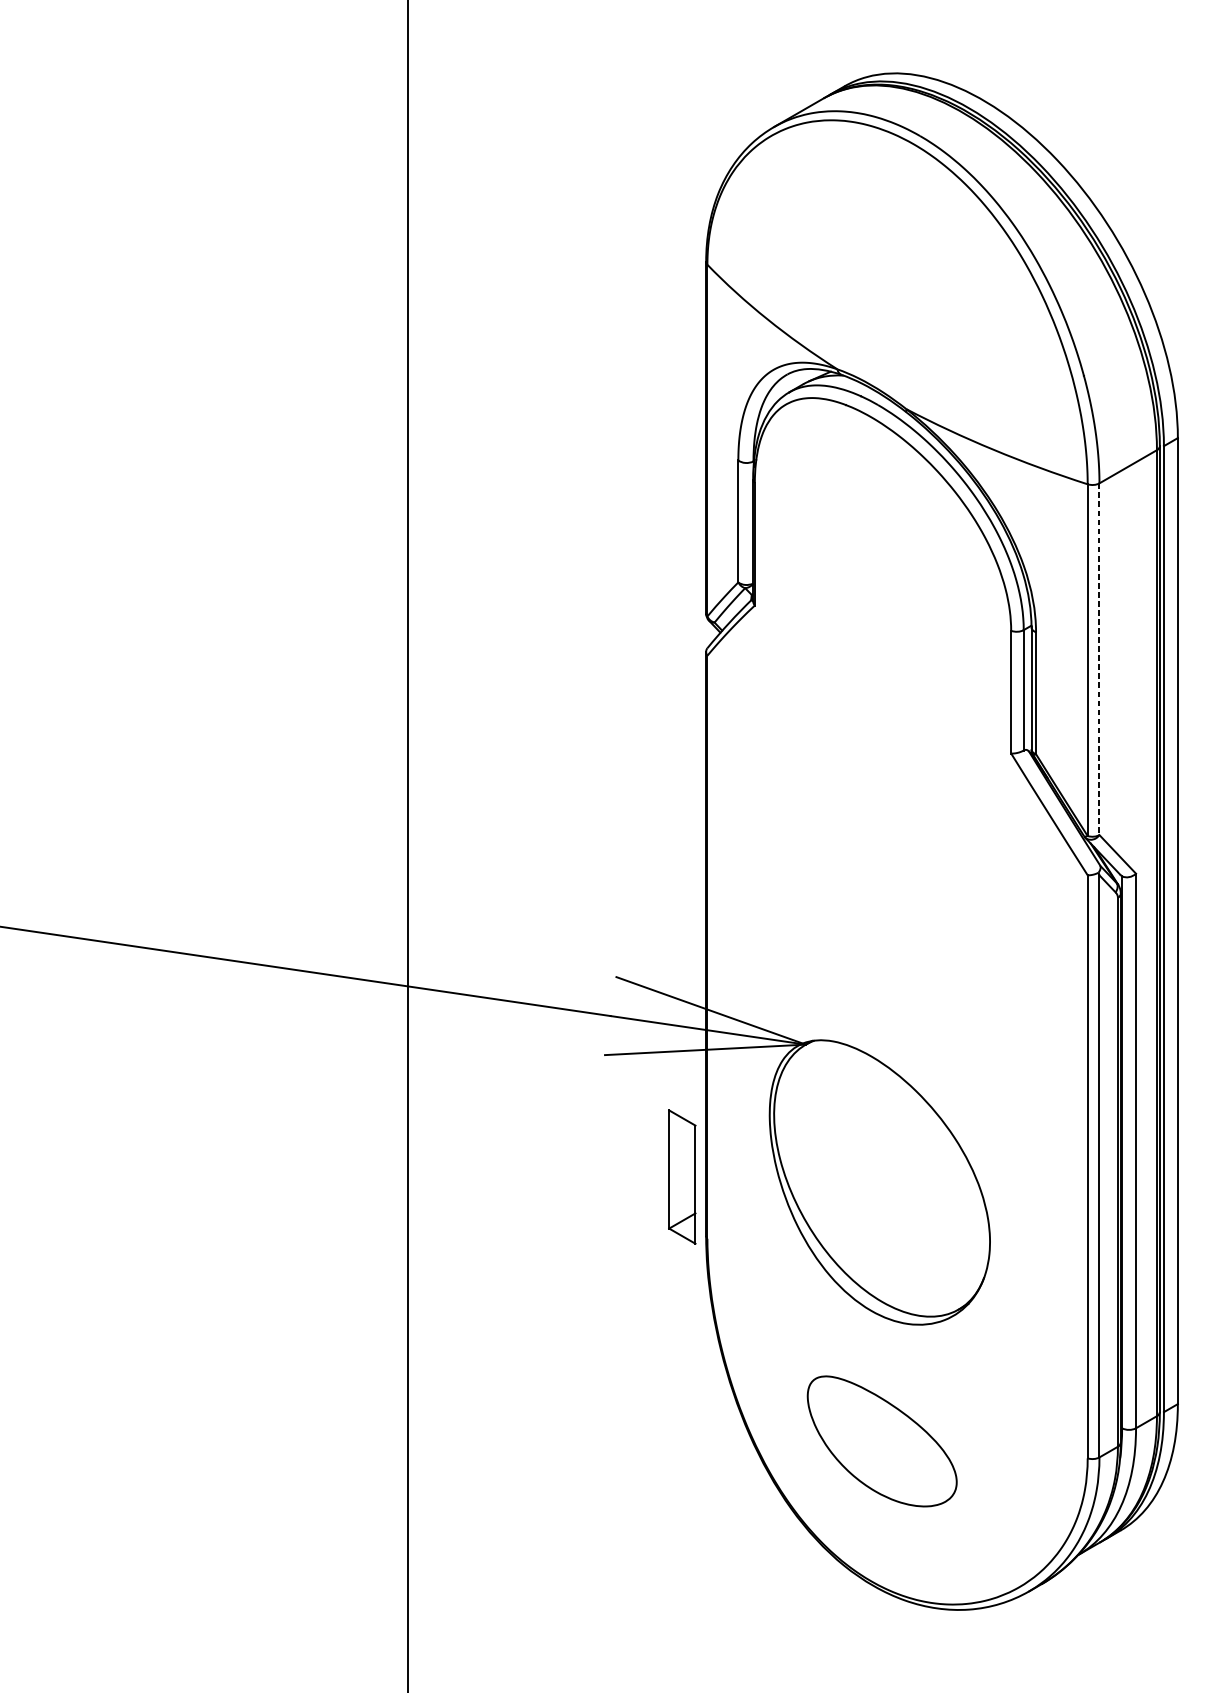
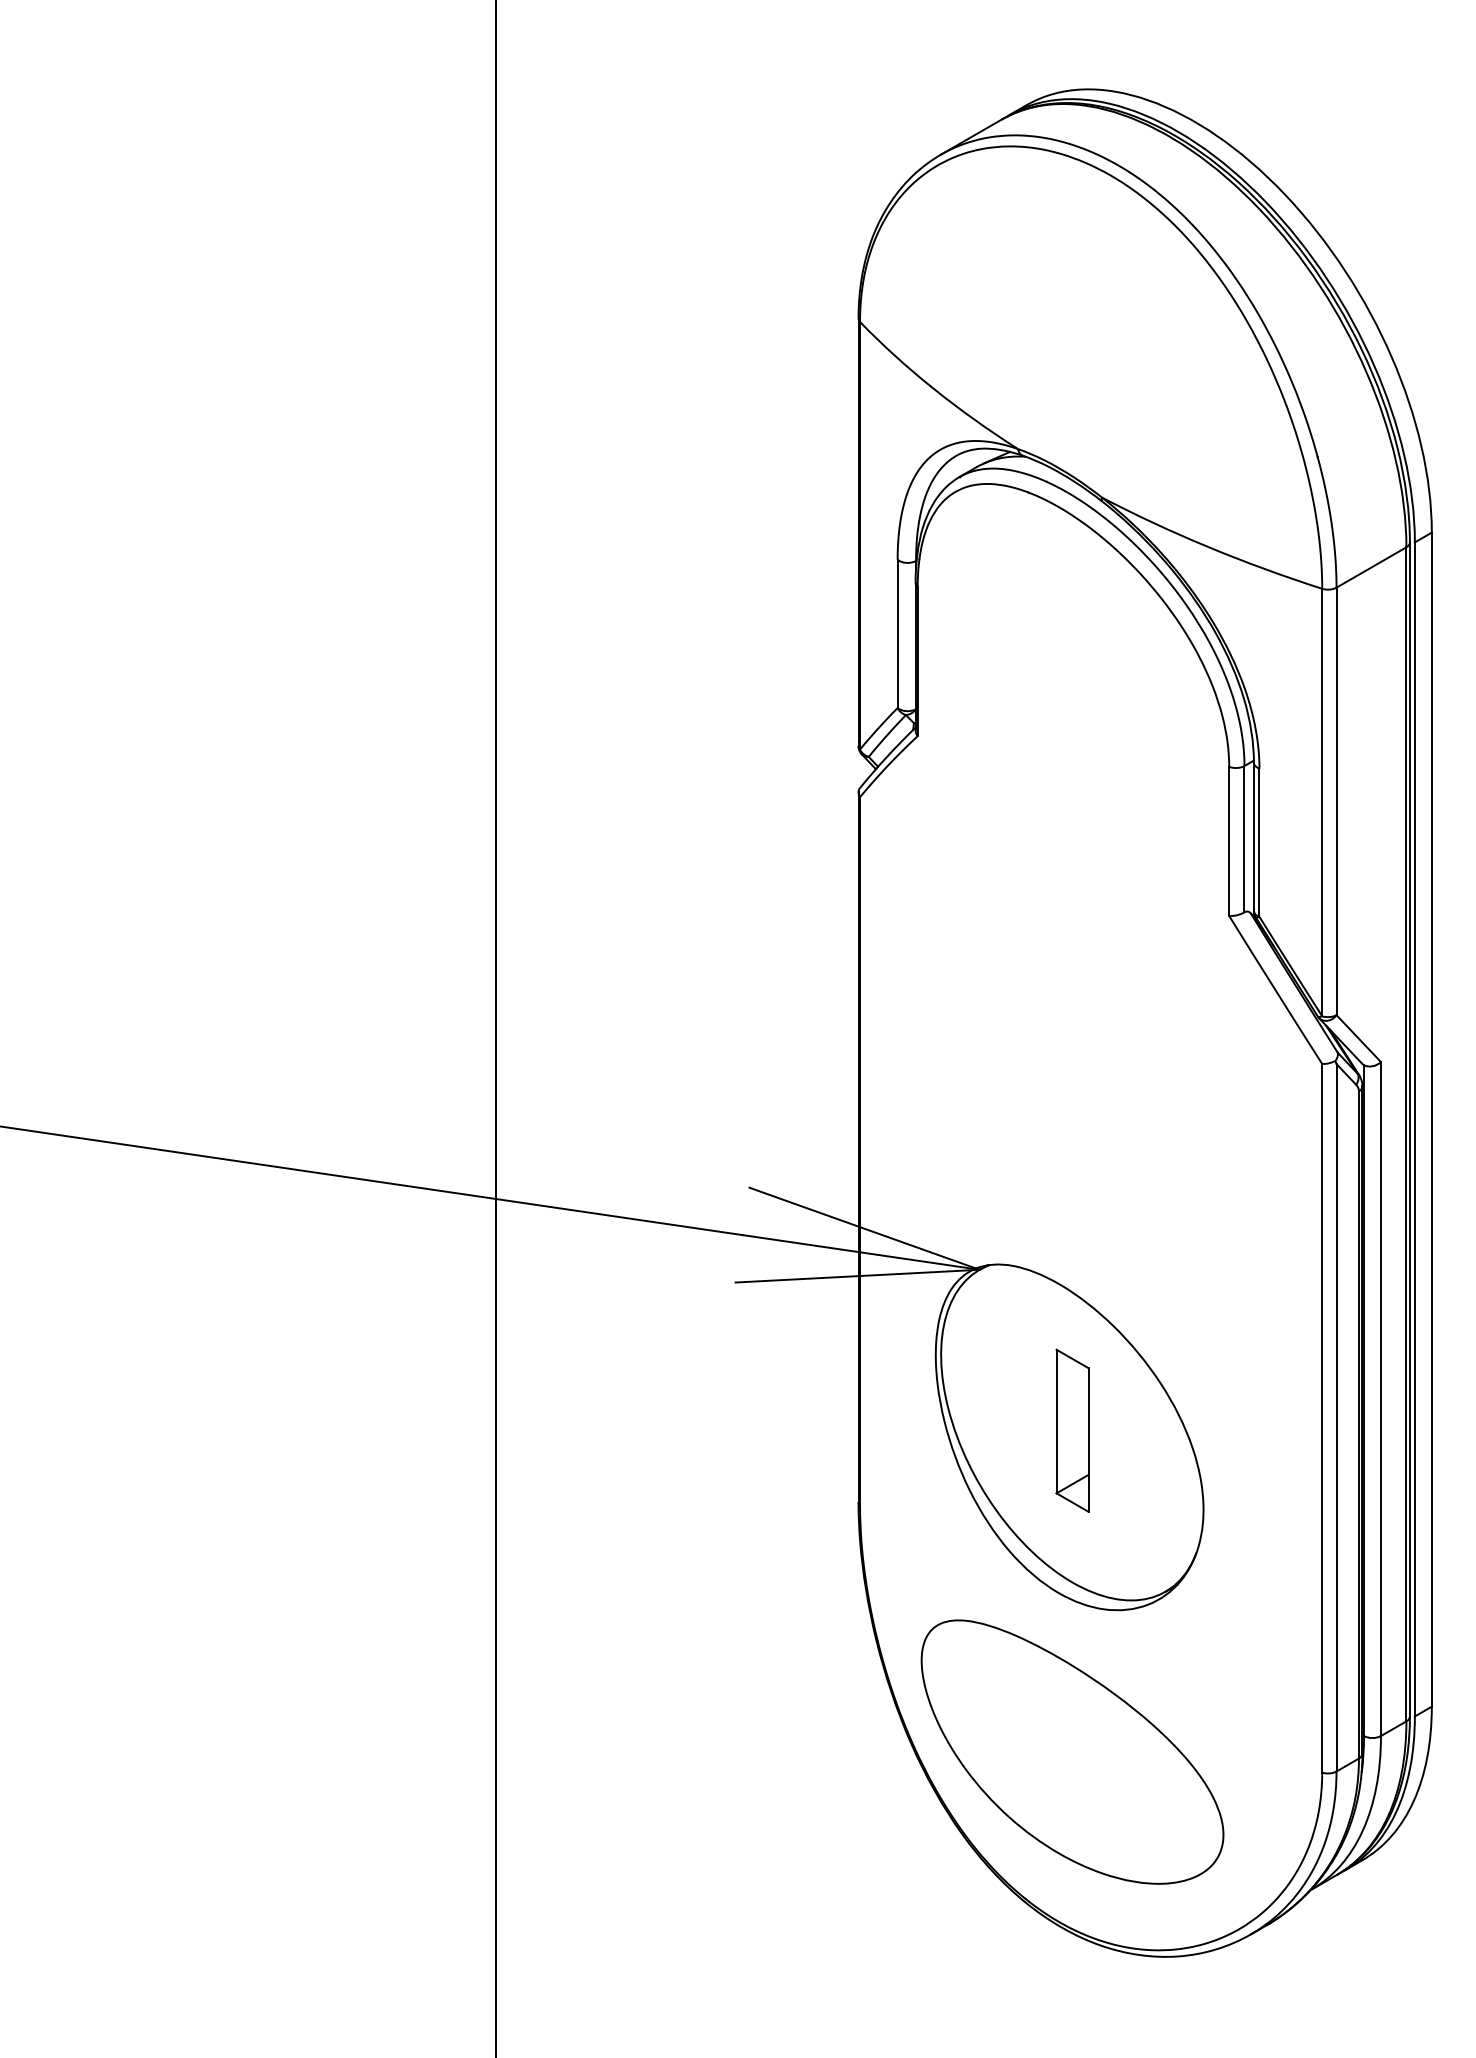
line: (1099, 659) -> (1336, 801), dashed -> solid
part: (682, 1176) -> (1072, 1430), moved
part: (882, 1440) -> (1072, 1751), size x1.67

